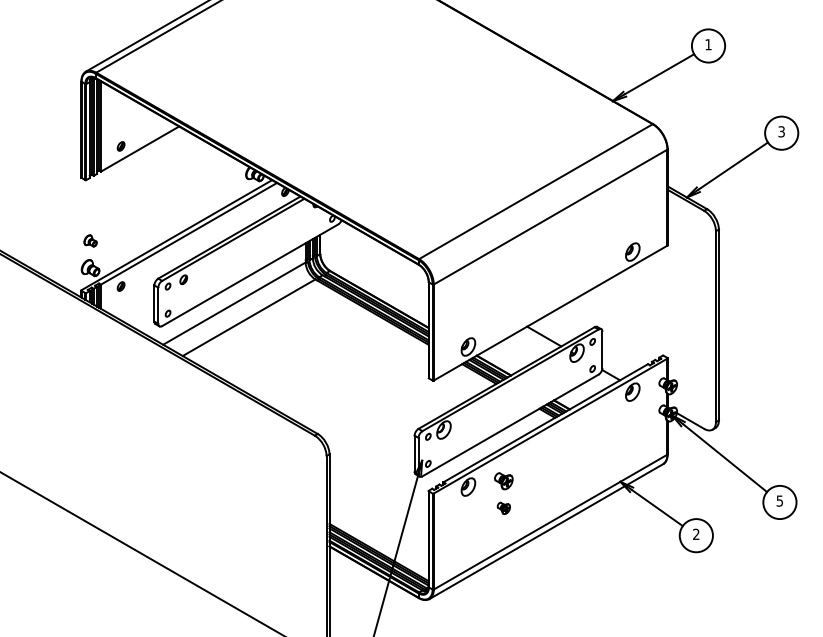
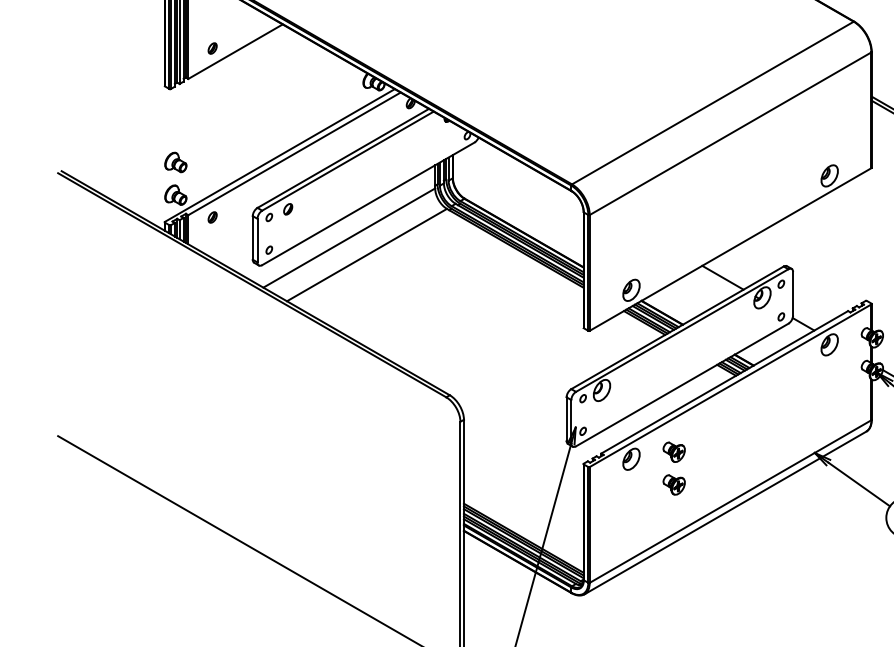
part: (90, 240) -> (175, 161), size x1.43
part: (503, 508) -> (673, 485), size x1.43

